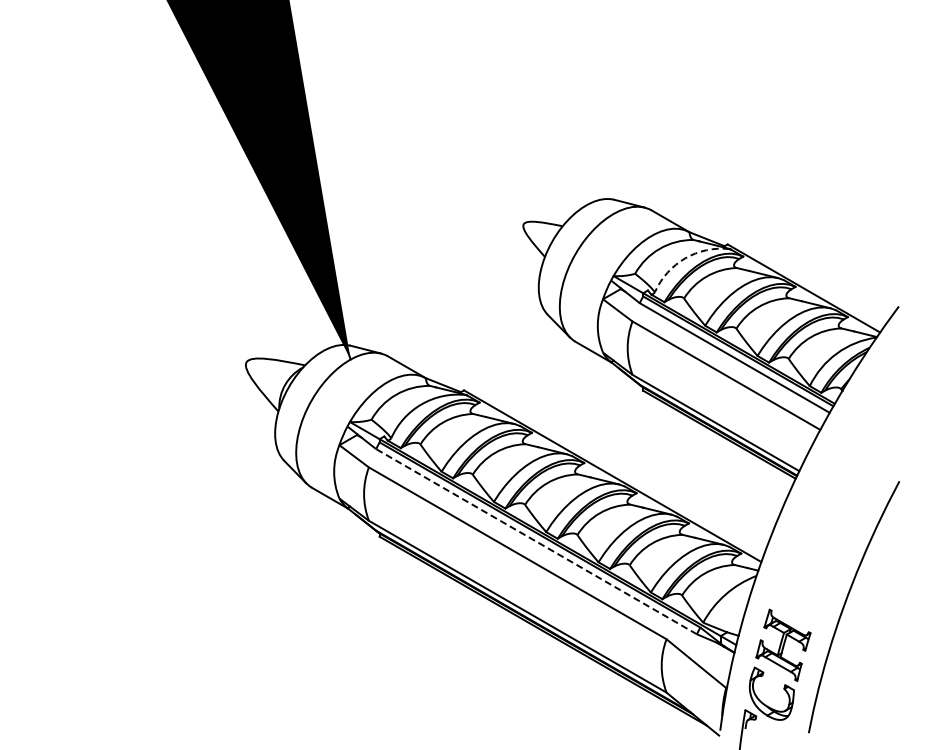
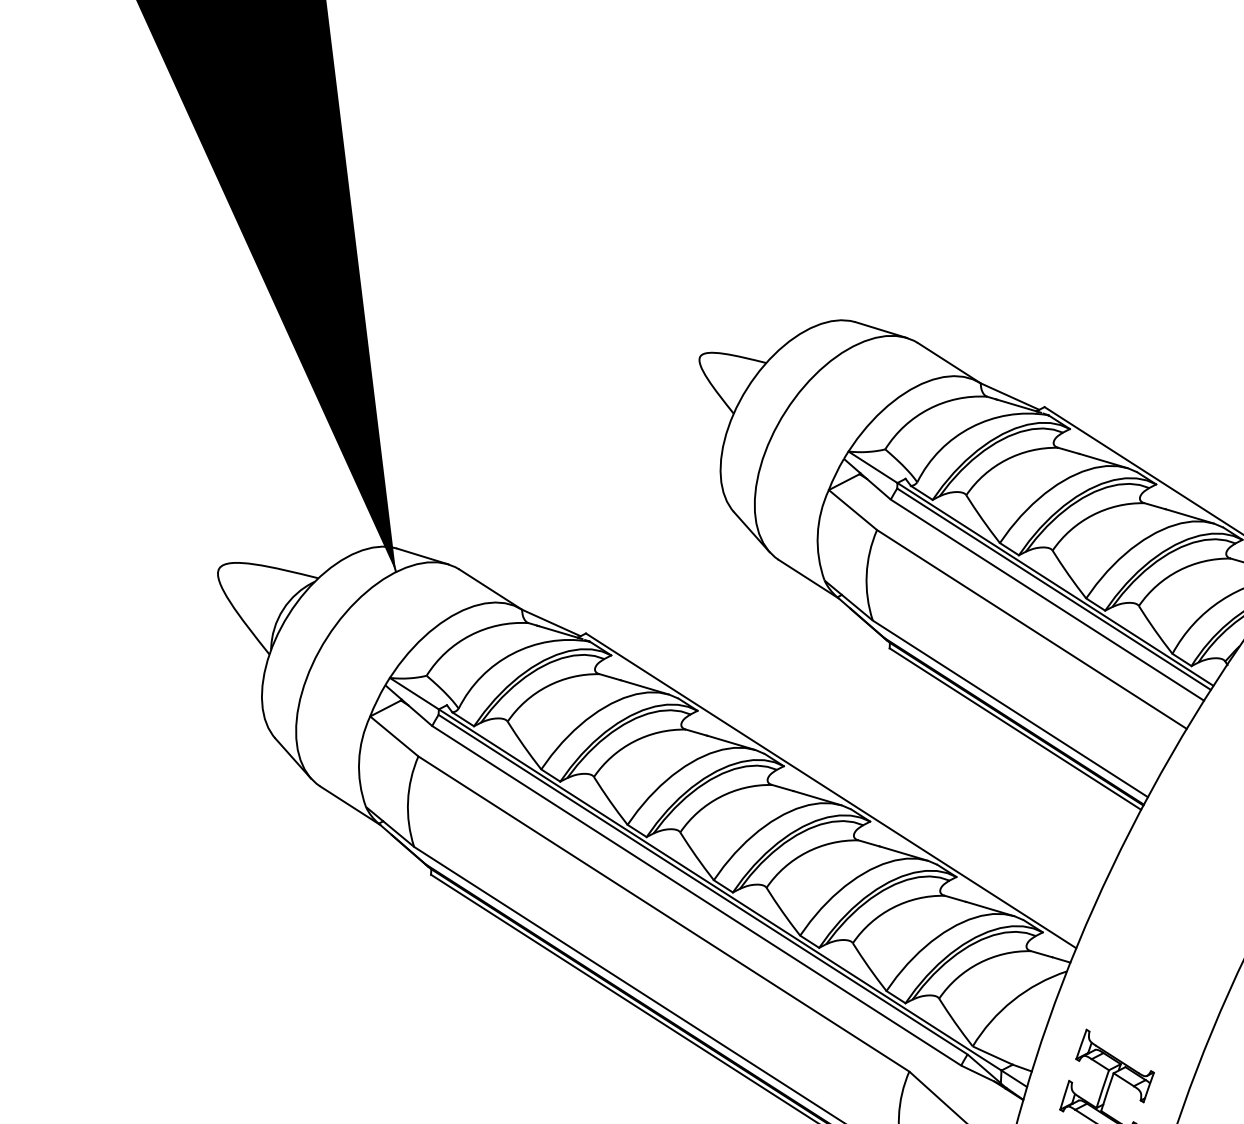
arc: (685, 258) -> (971, 427), dashed -> solid
line: (536, 541) -> (696, 895), dashed -> solid

